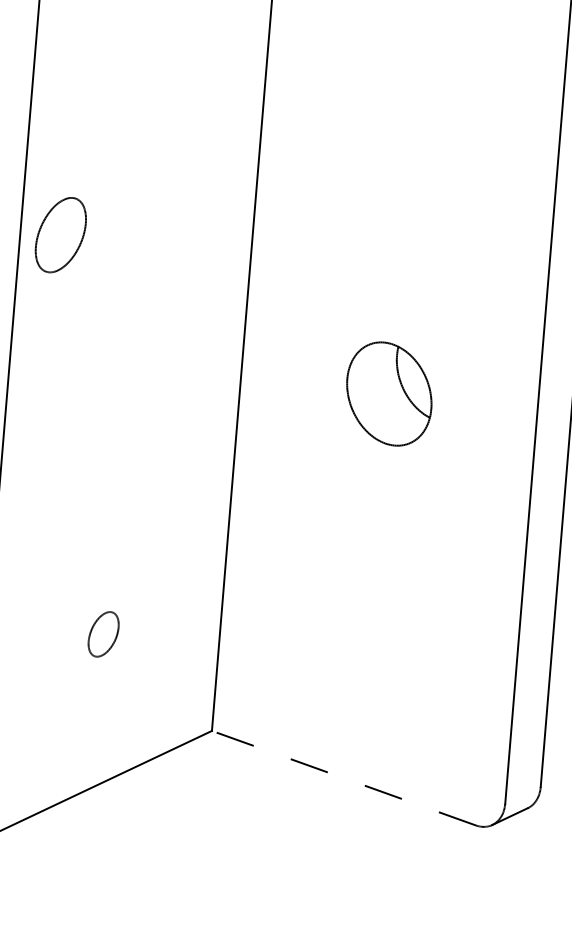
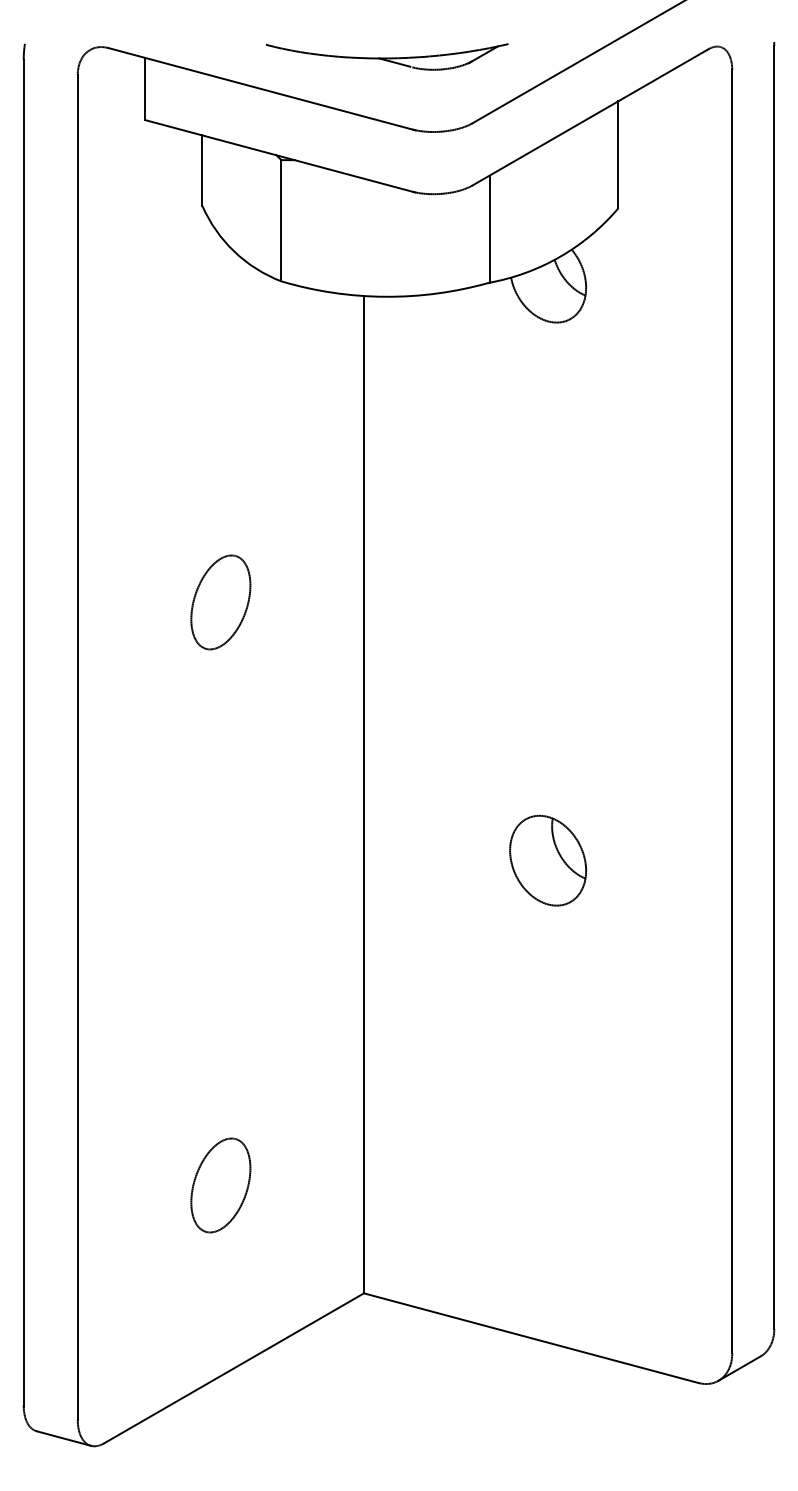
part: (60, 235) -> (220, 602), moved
part: (388, 393) -> (547, 860), size x0.71
part: (103, 634) -> (220, 1185), size x1.67
line: (343, 778) -> (530, 1338), dashed -> solid

